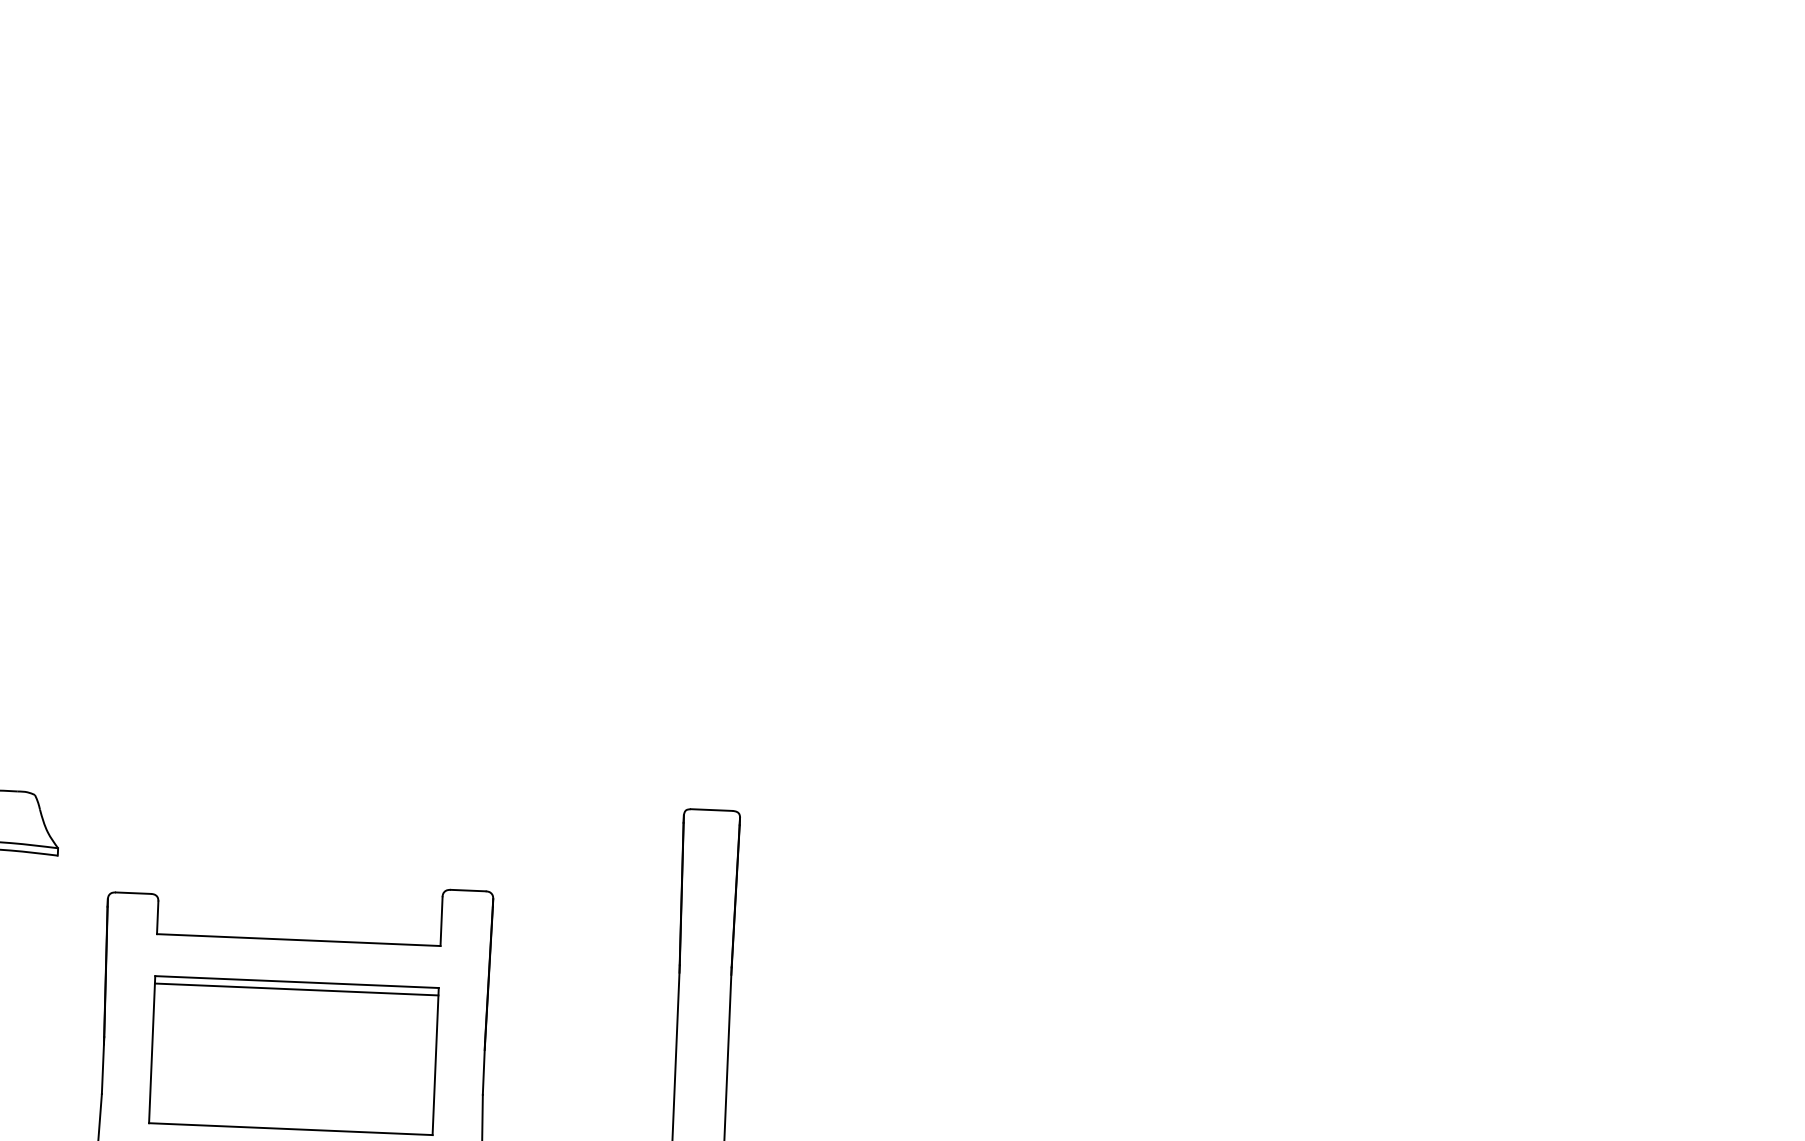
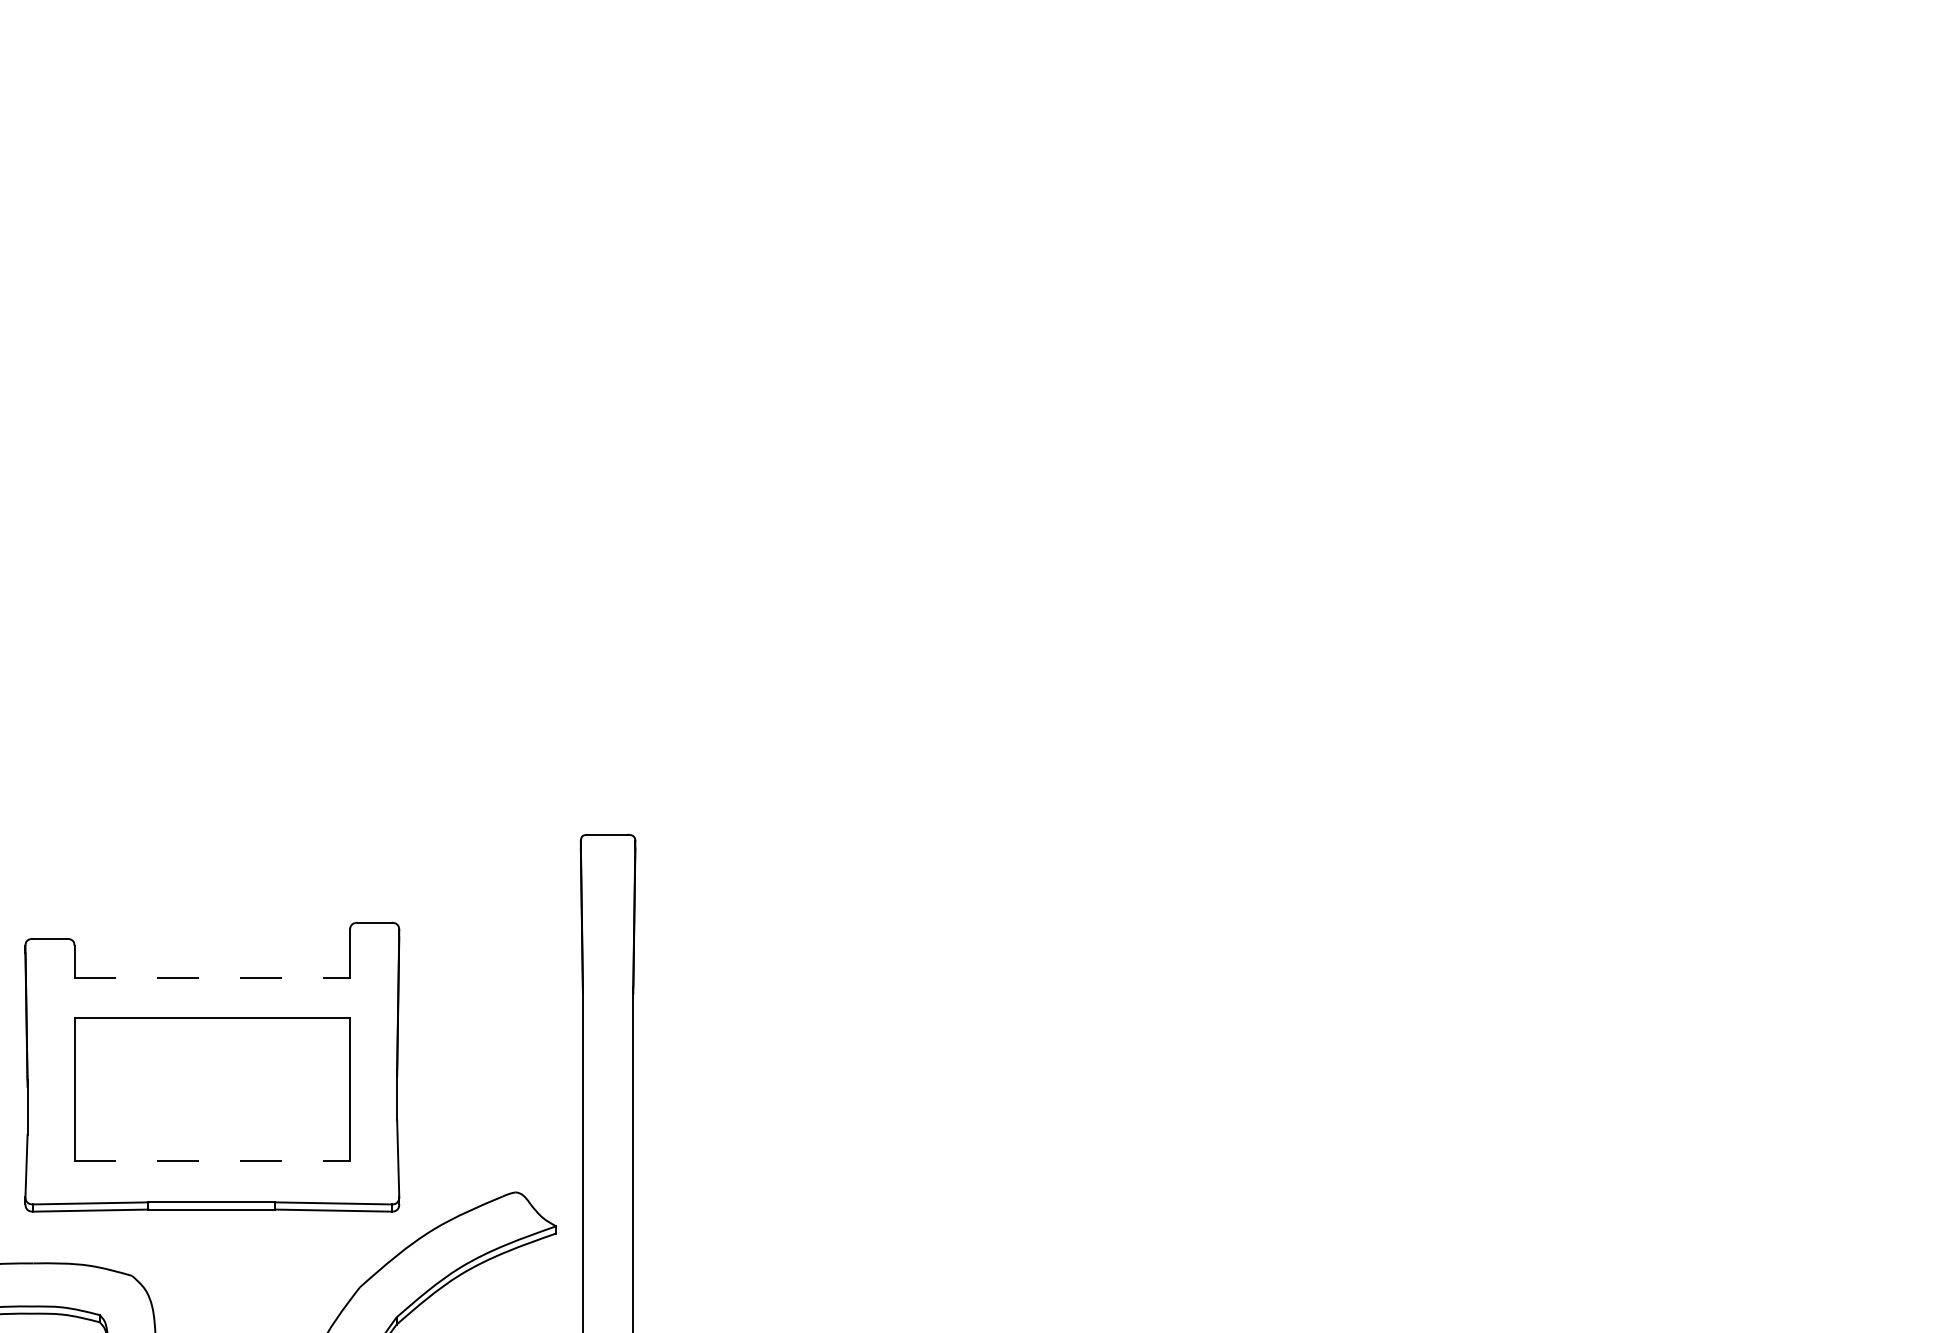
line: (298, 939) -> (212, 977), solid -> dashed
line: (296, 989) -> (212, 1025), removed
line: (291, 1129) -> (212, 1161), solid -> dashed

